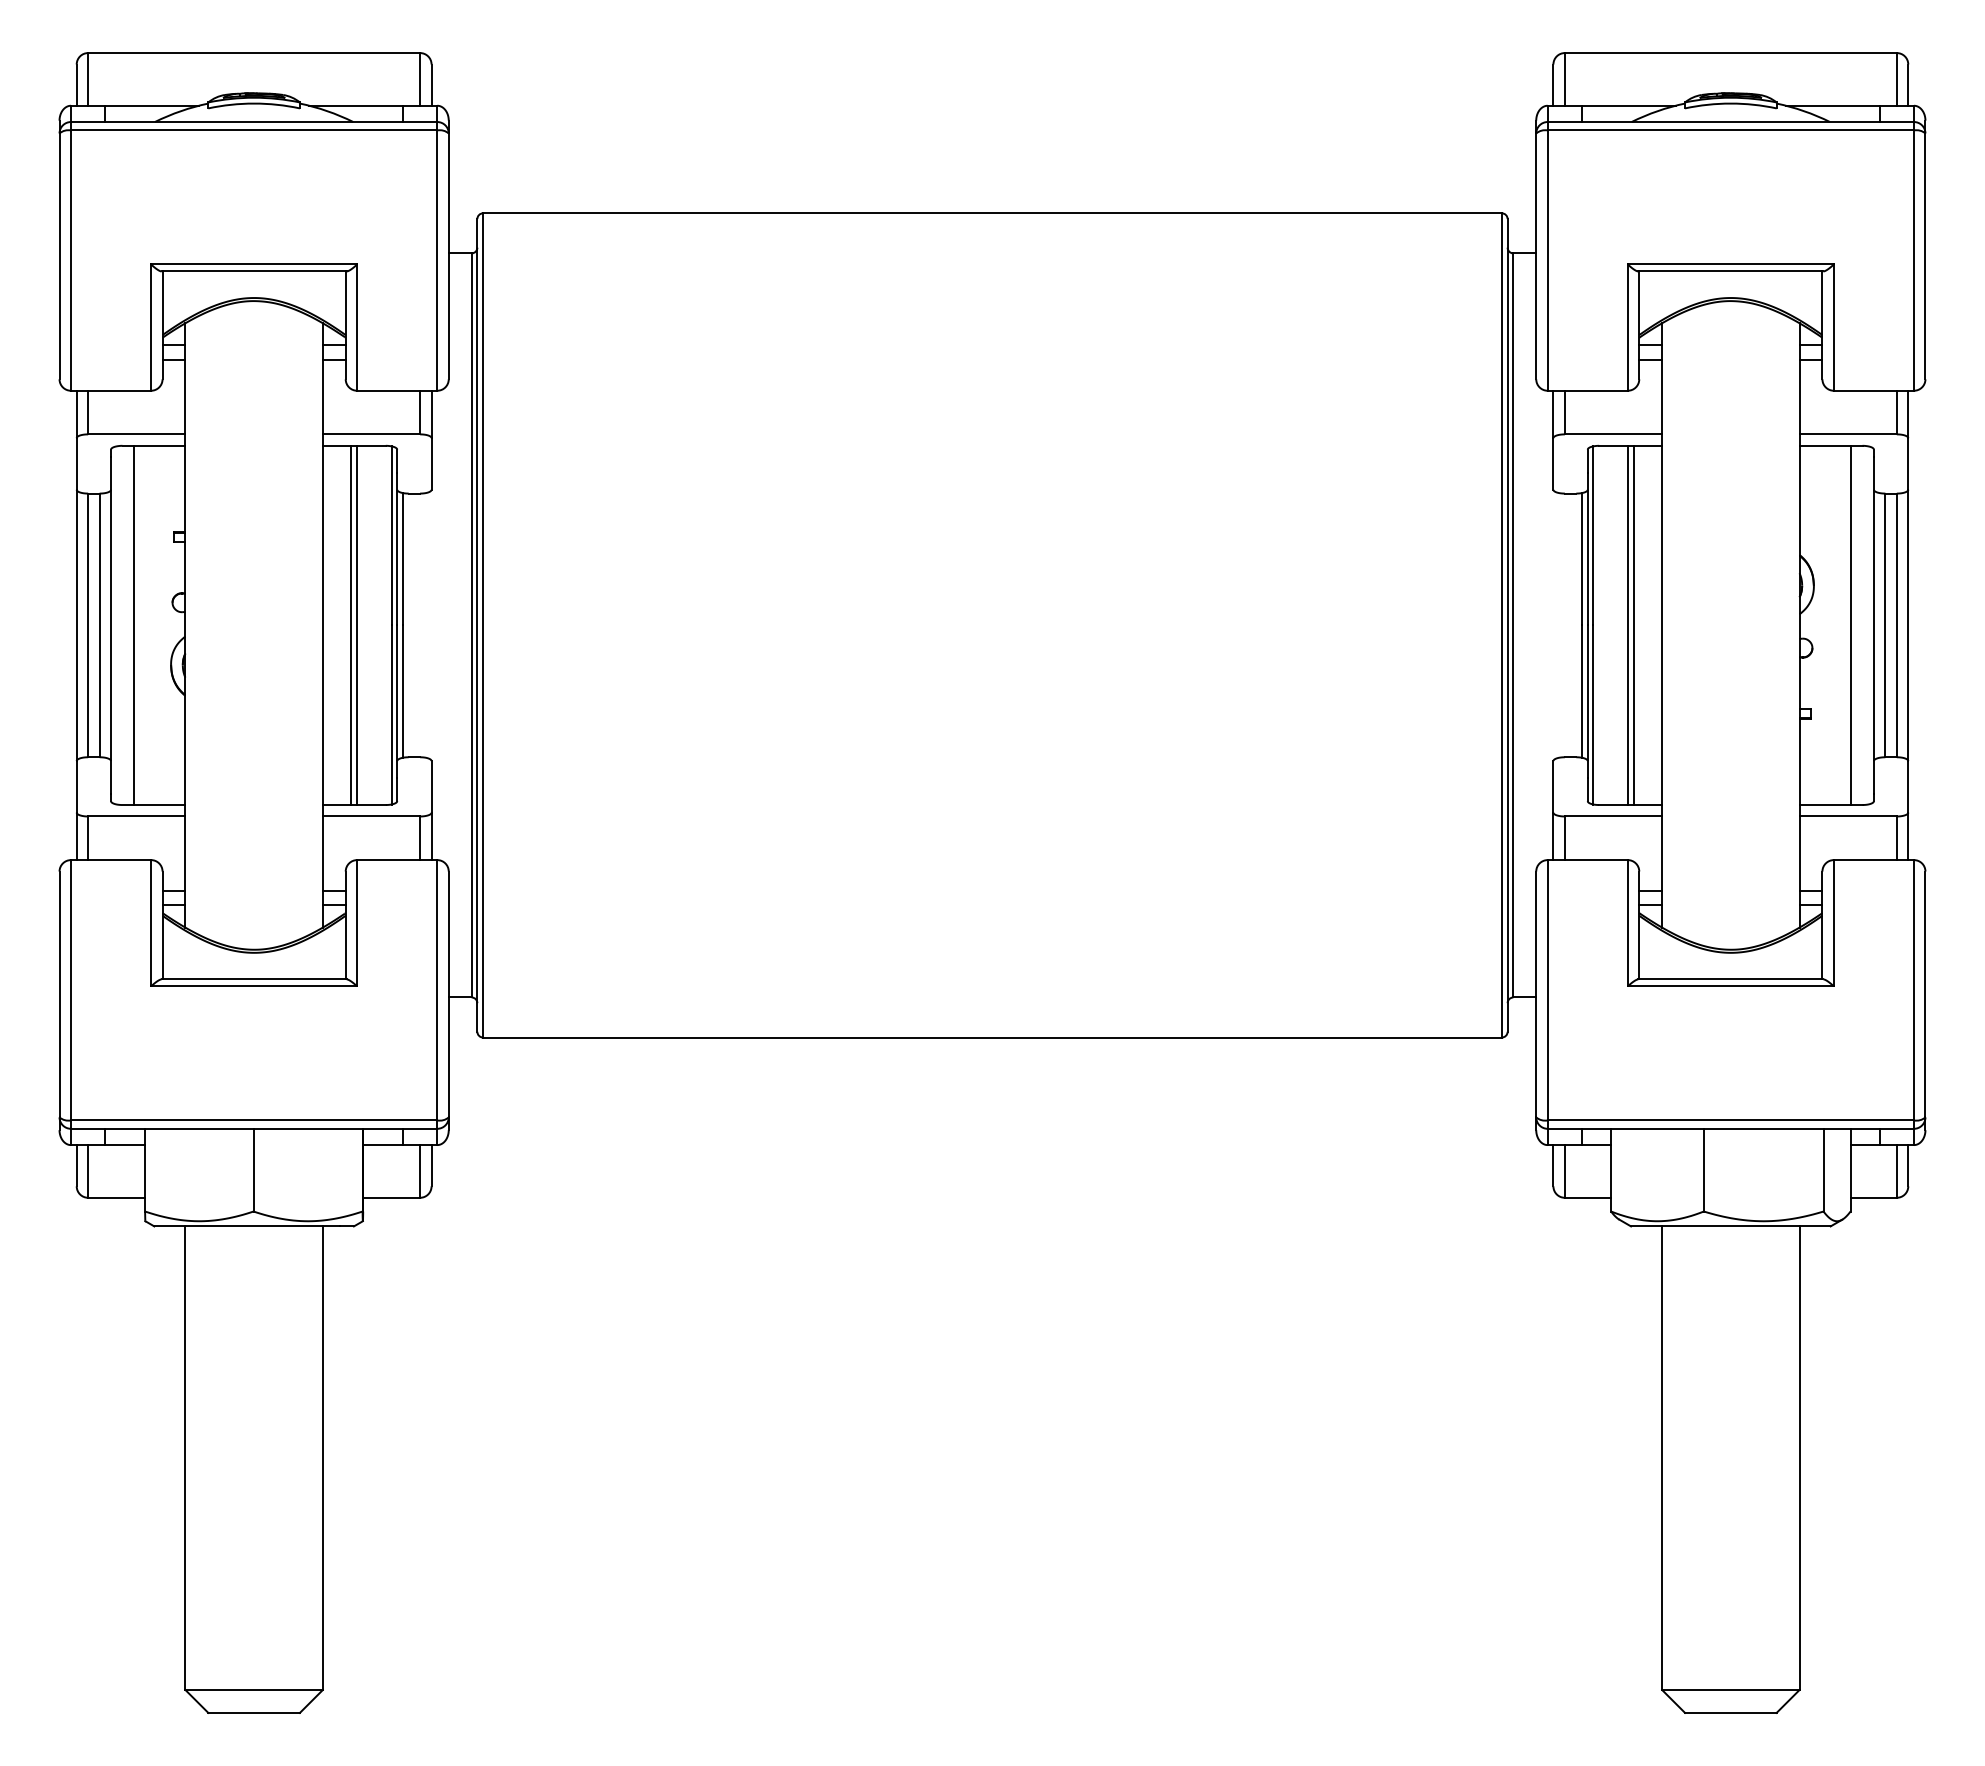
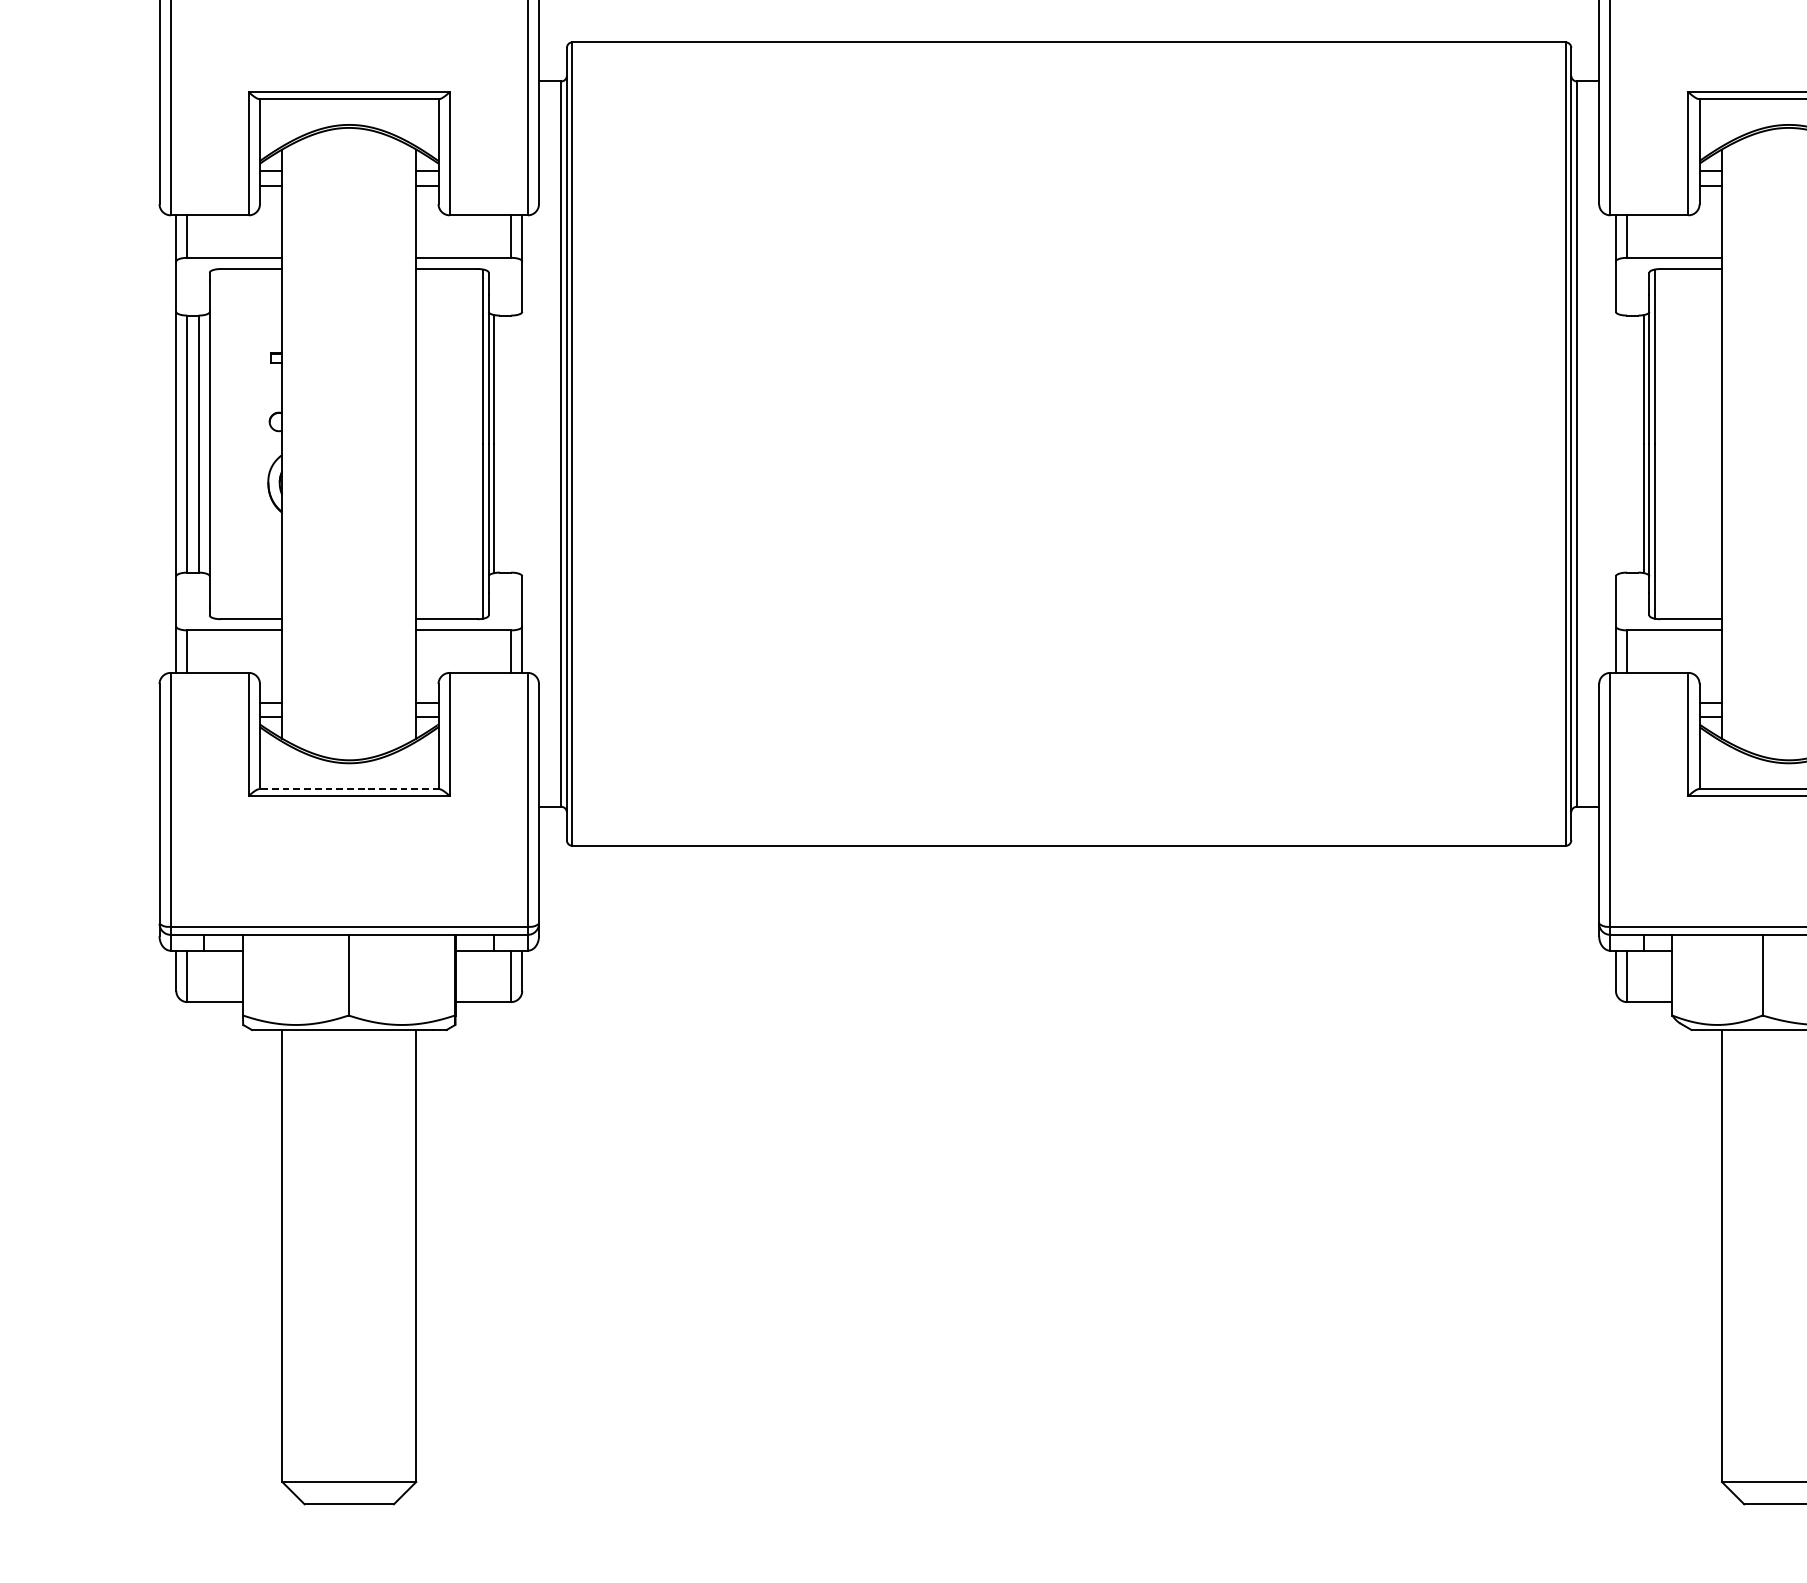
line: (133, 625) -> (231, 444), removed
line: (351, 625) -> (444, 444), removed
line: (357, 625) -> (450, 444), removed
line: (1627, 625) -> (1688, 444), removed
line: (1633, 625) -> (1694, 444), removed
line: (254, 979) -> (349, 789), solid -> dashed

